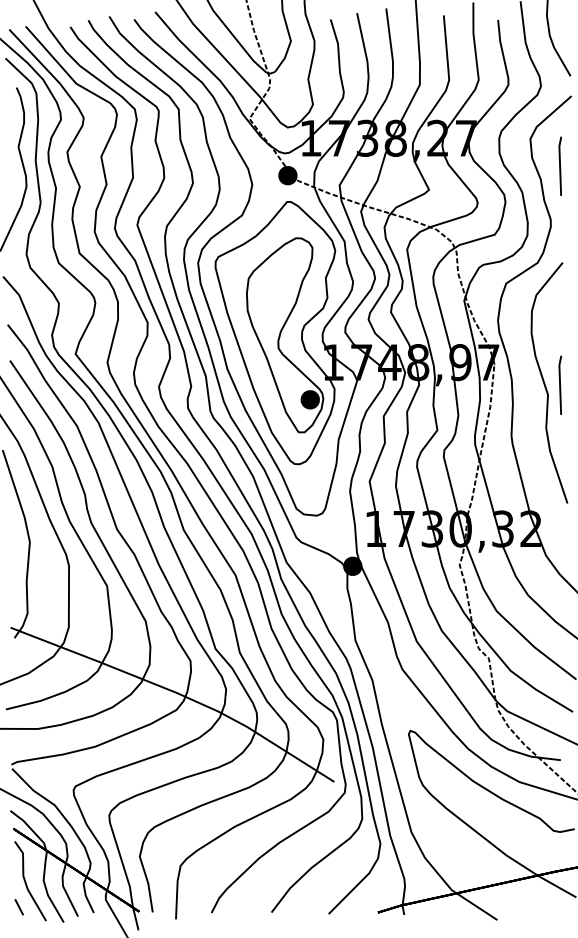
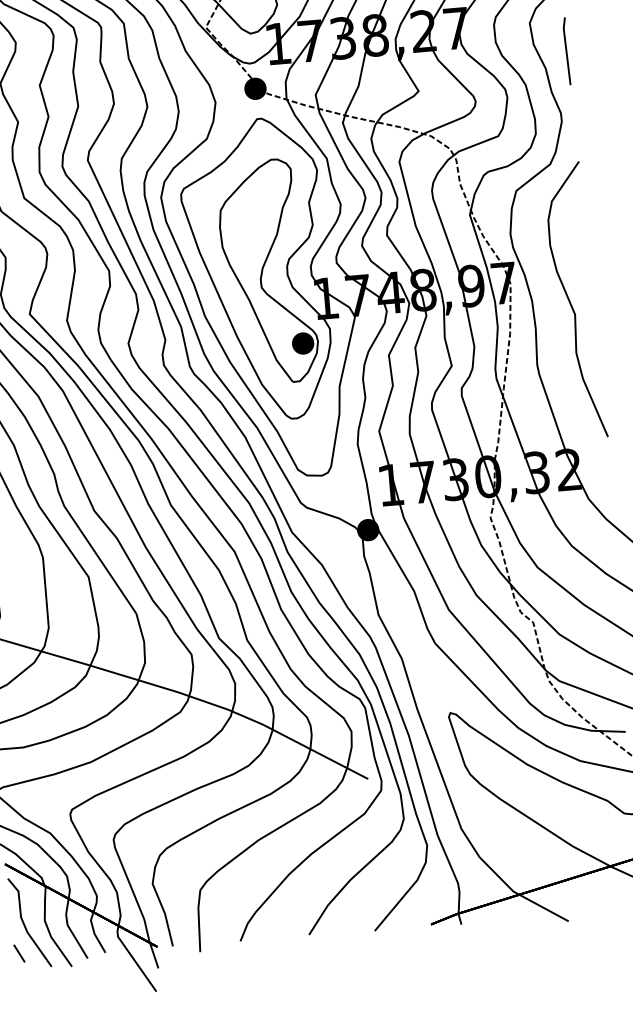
line: (560, 384) -> (588, 301), removed

